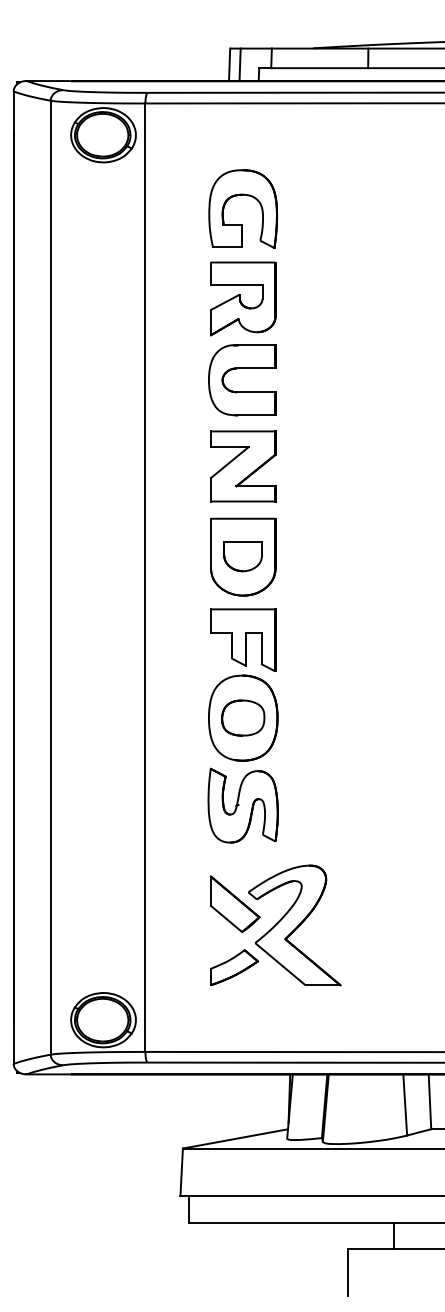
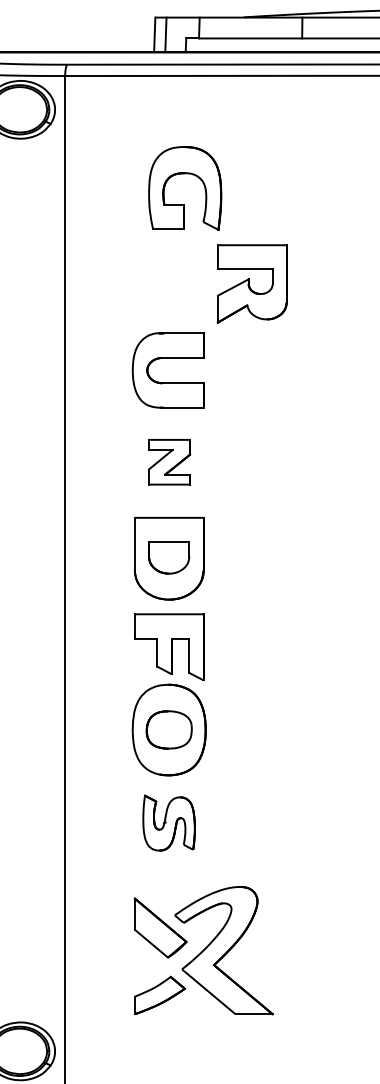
part: (242, 195) -> (184, 173), moved
part: (243, 298) -> (252, 283), moved
part: (243, 466) -> (169, 462), size x0.6
part: (242, 805) -> (168, 822), size x0.7

